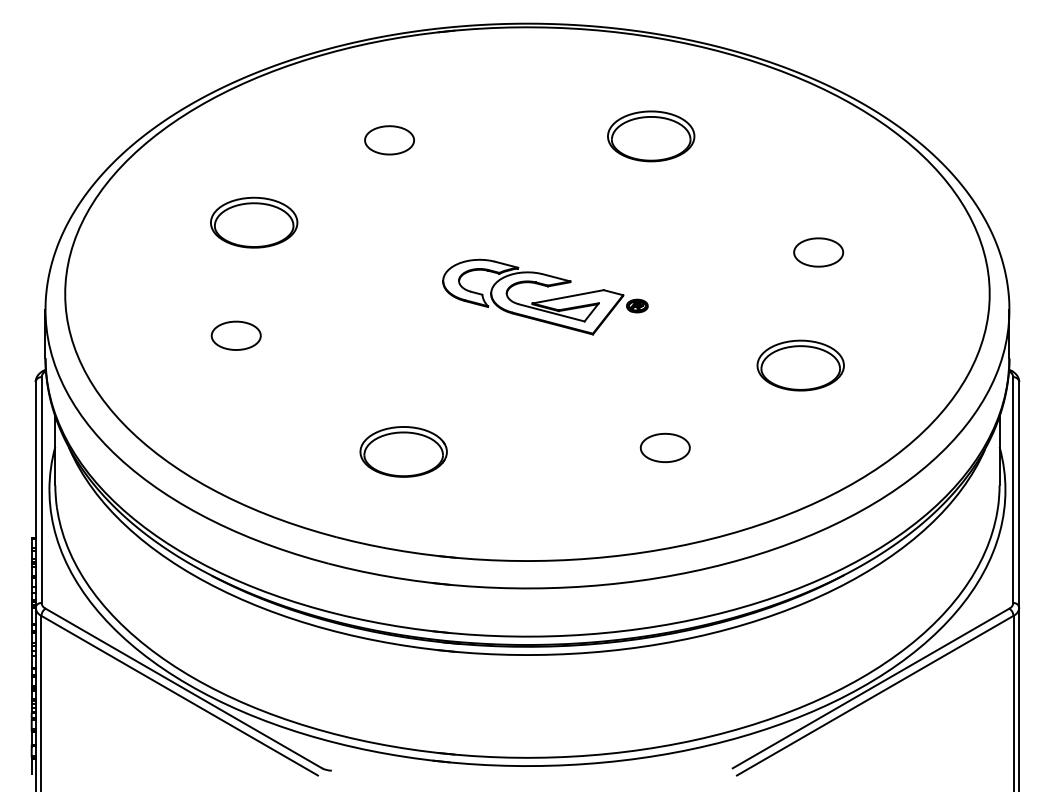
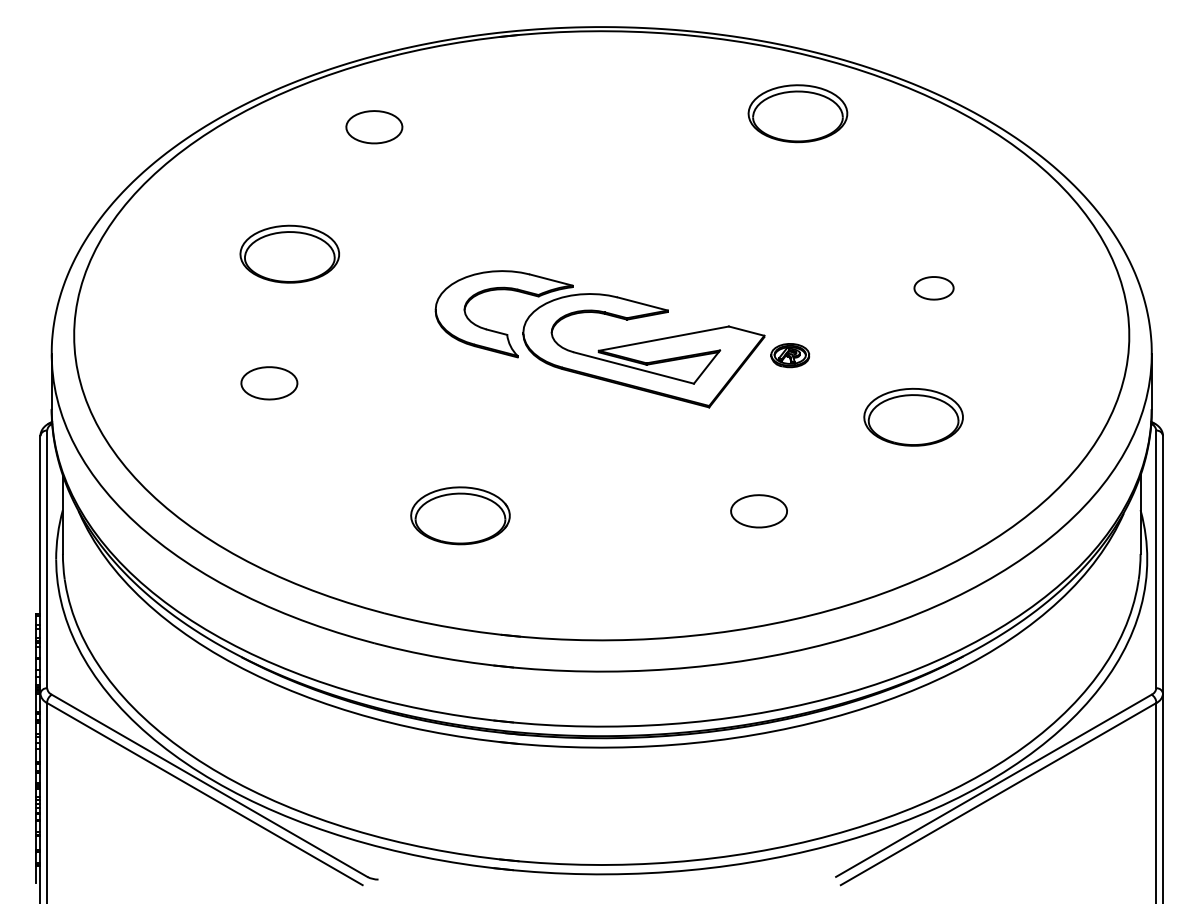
part: (650, 136) -> (797, 113), moved
part: (389, 140) -> (374, 127), moved
part: (818, 252) -> (933, 288), size x0.7
part: (544, 296) -> (621, 338), size x1.6

